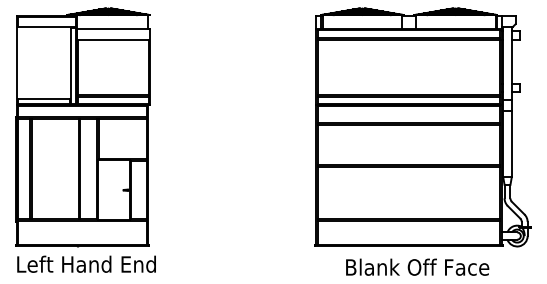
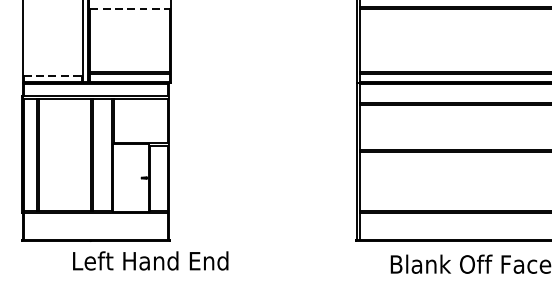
line: (113, 39) -> (130, 9), solid -> dashed
line: (44, 98) -> (53, 75), solid -> dashed
text: (86, 263) -> (150, 260), moved

